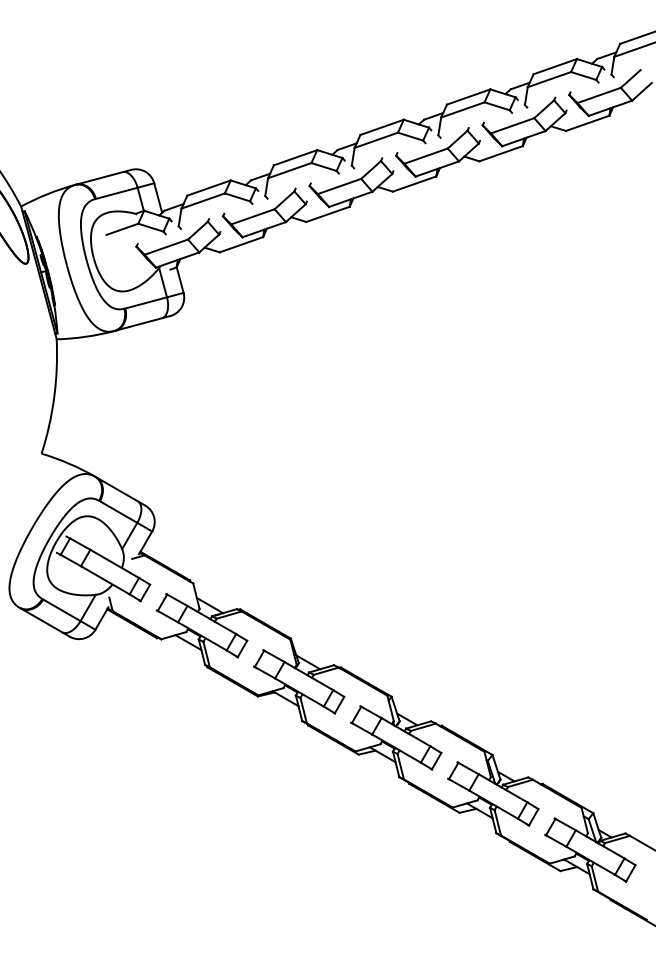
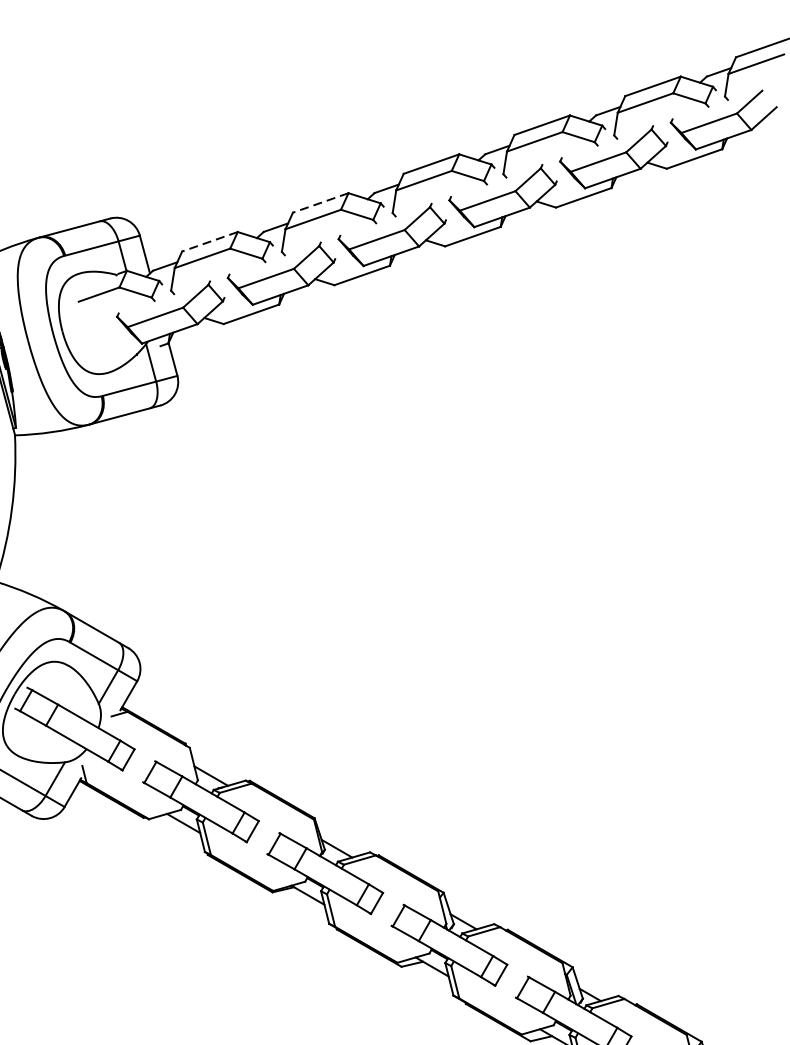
line: (295, 157) -> (320, 202), solid -> dashed
line: (209, 188) -> (210, 242), solid -> dashed

